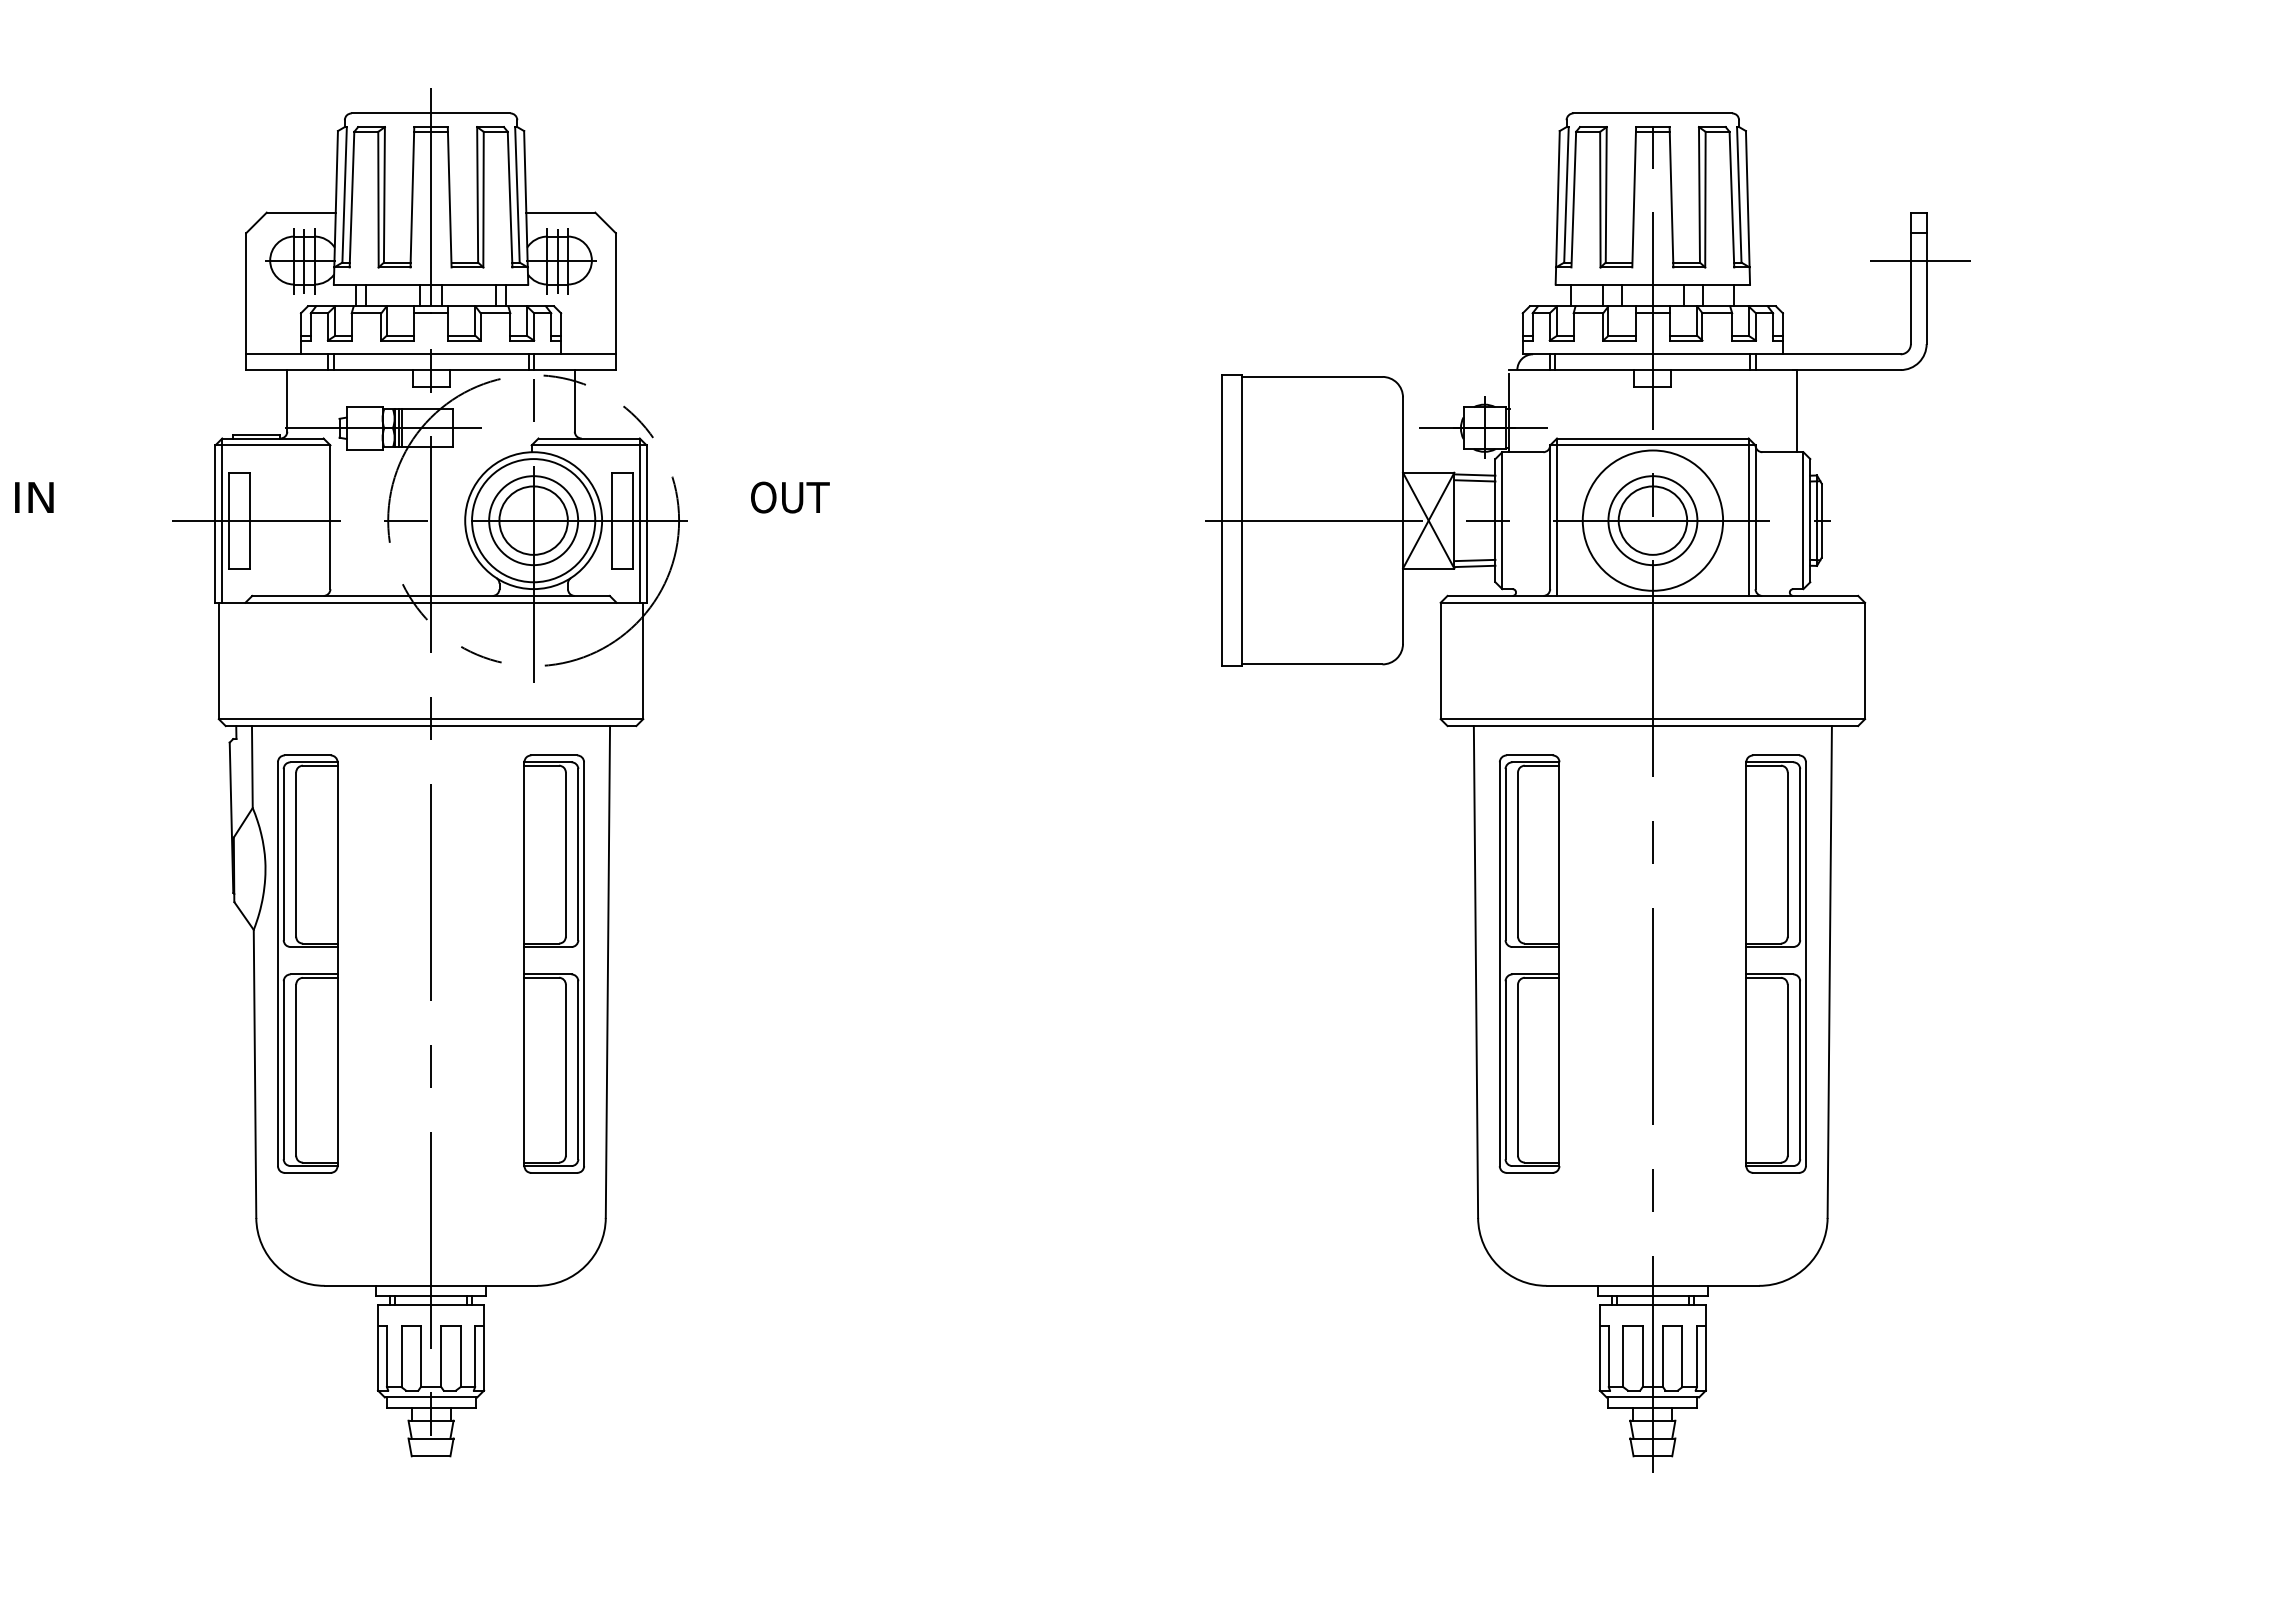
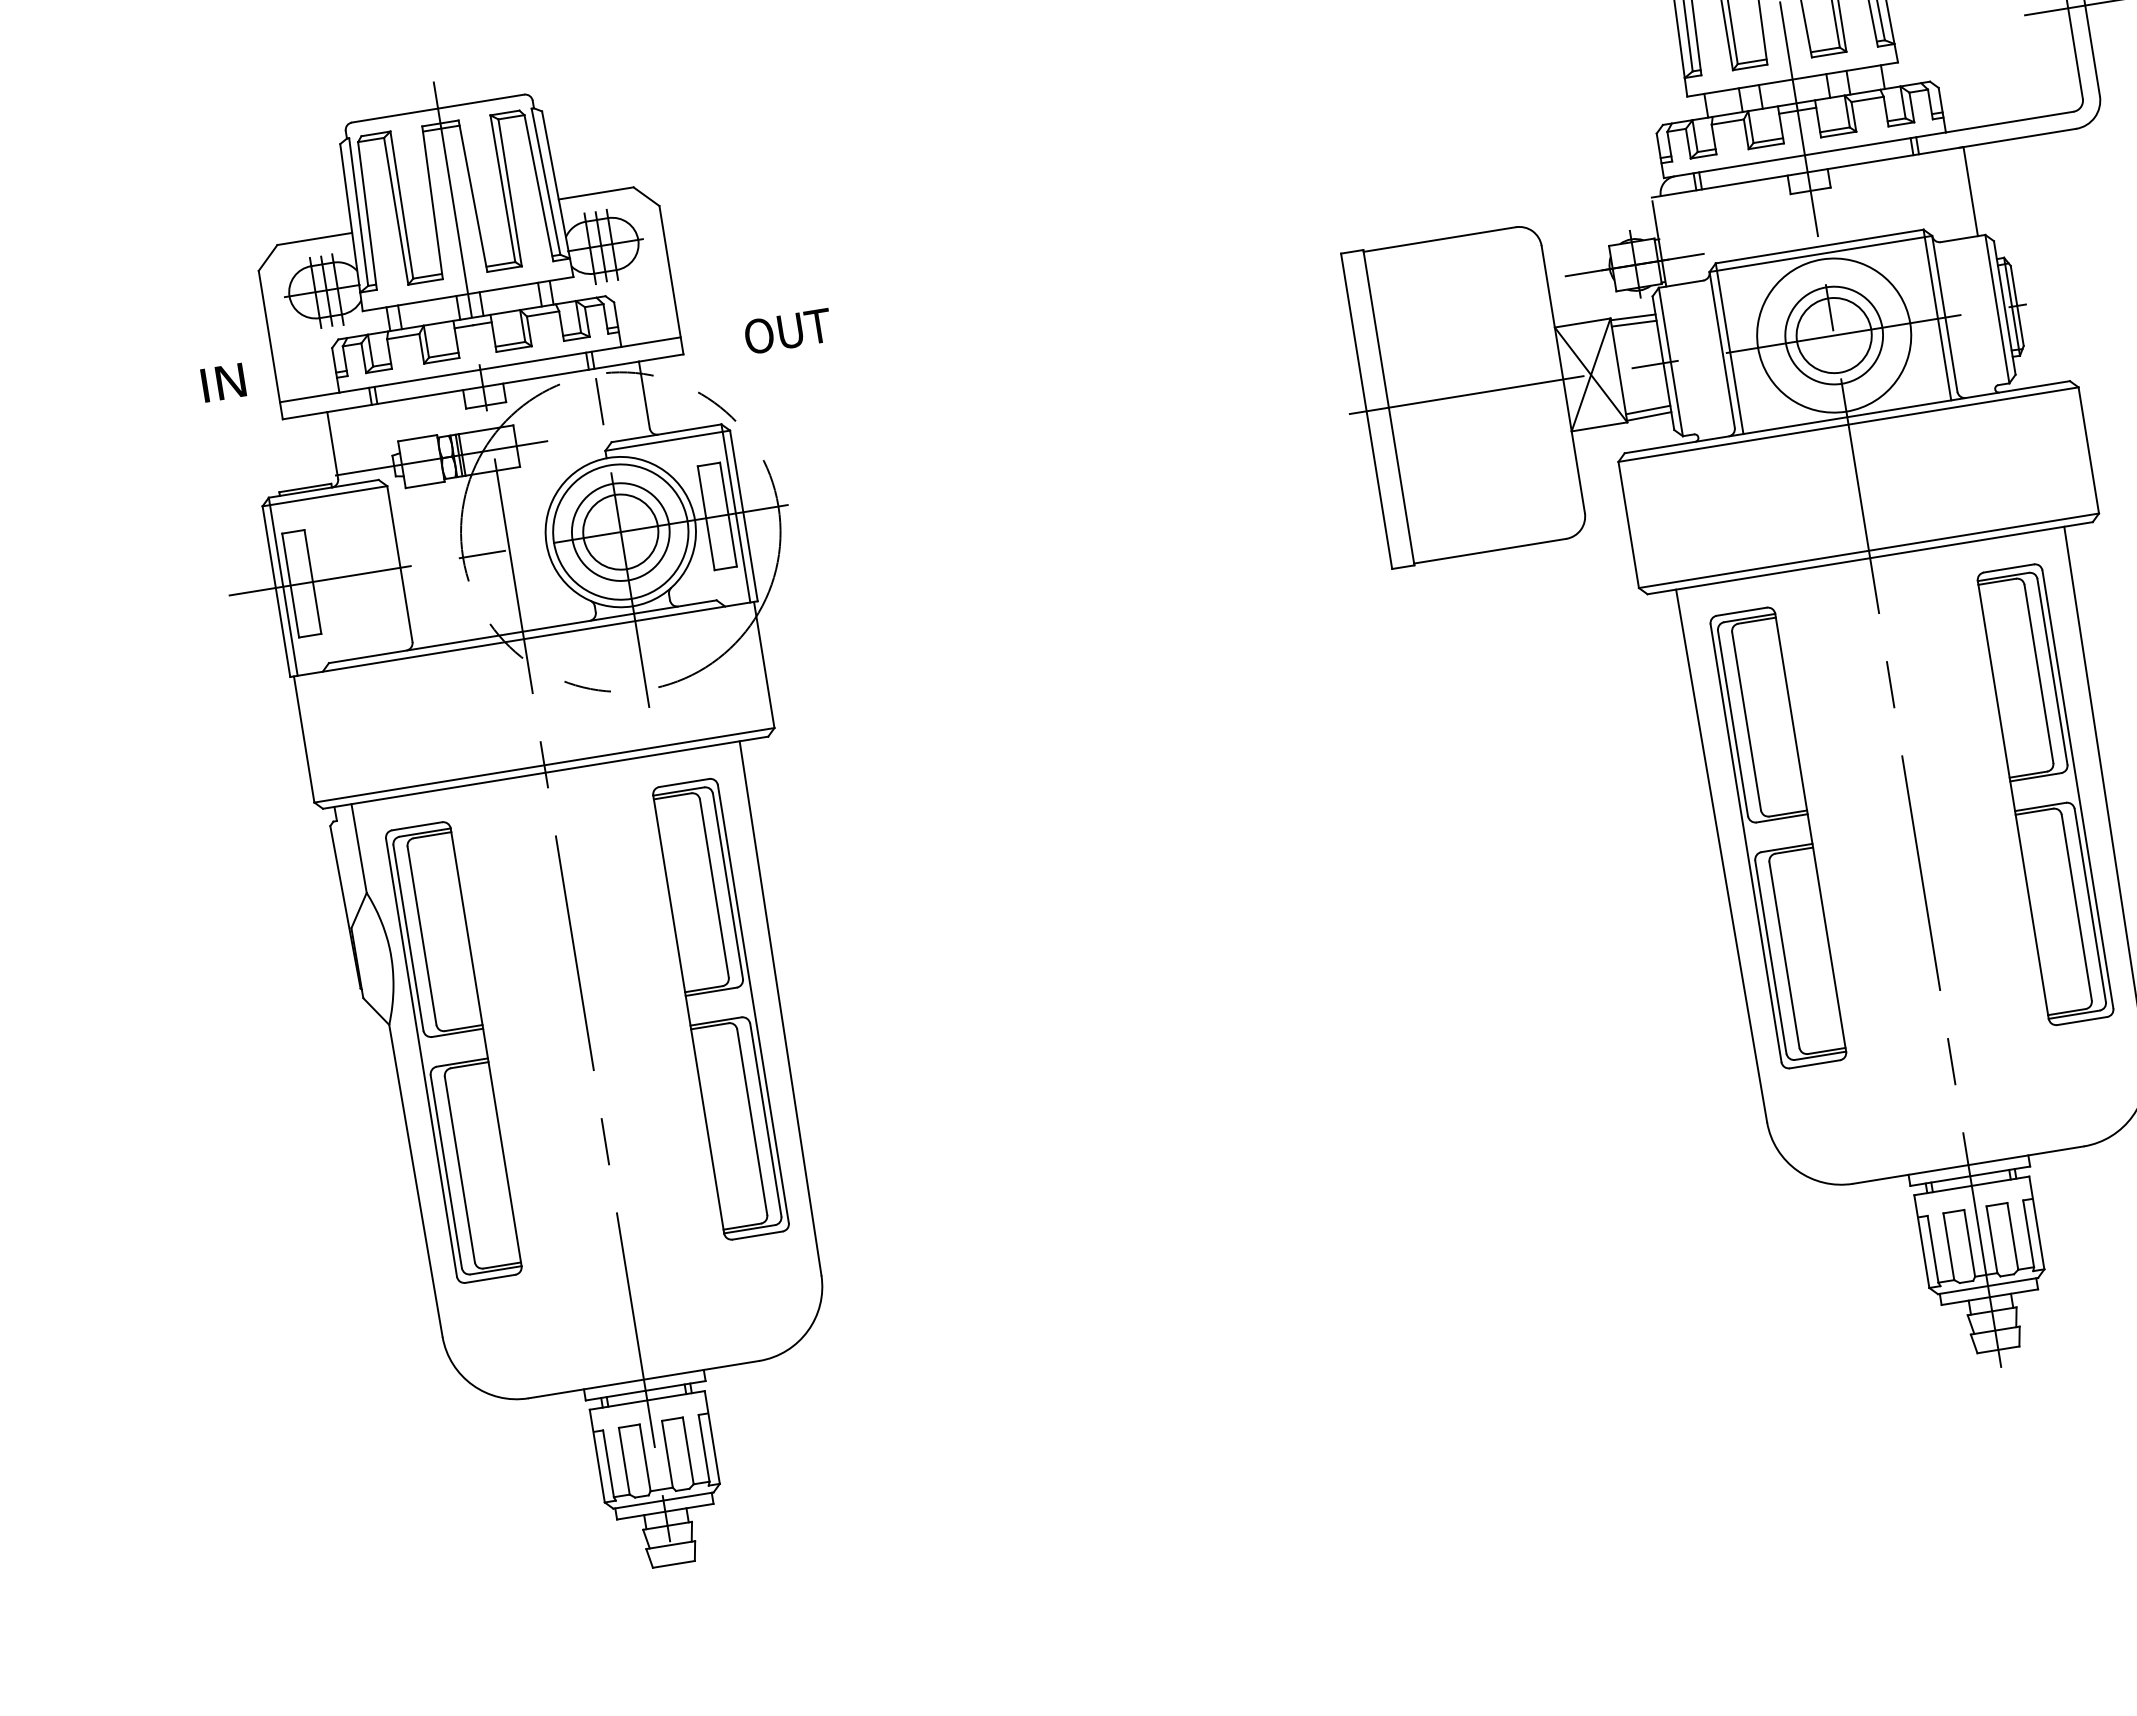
text: (34, 497) -> (223, 382), moved
text: (790, 497) -> (788, 331), moved

